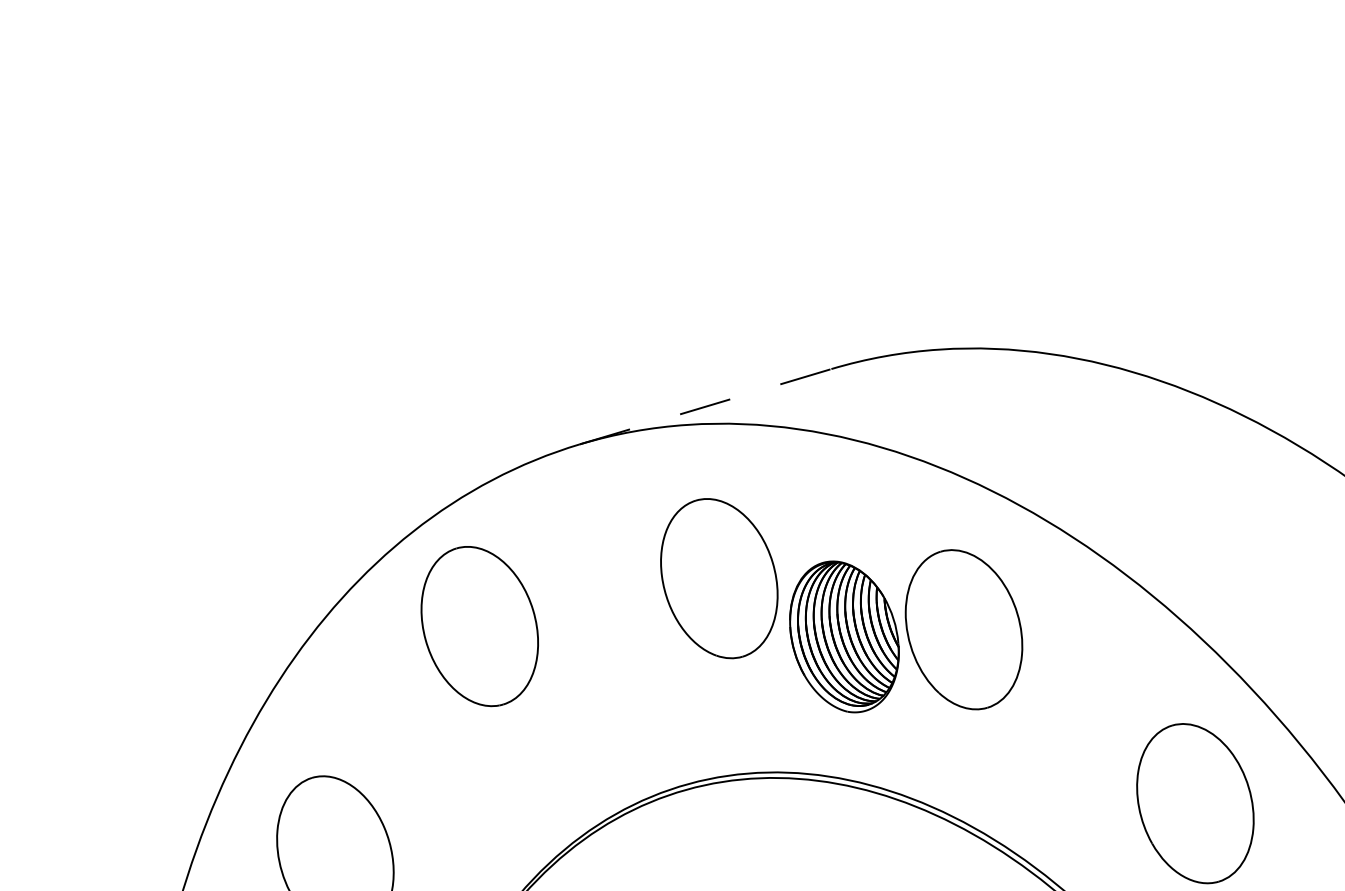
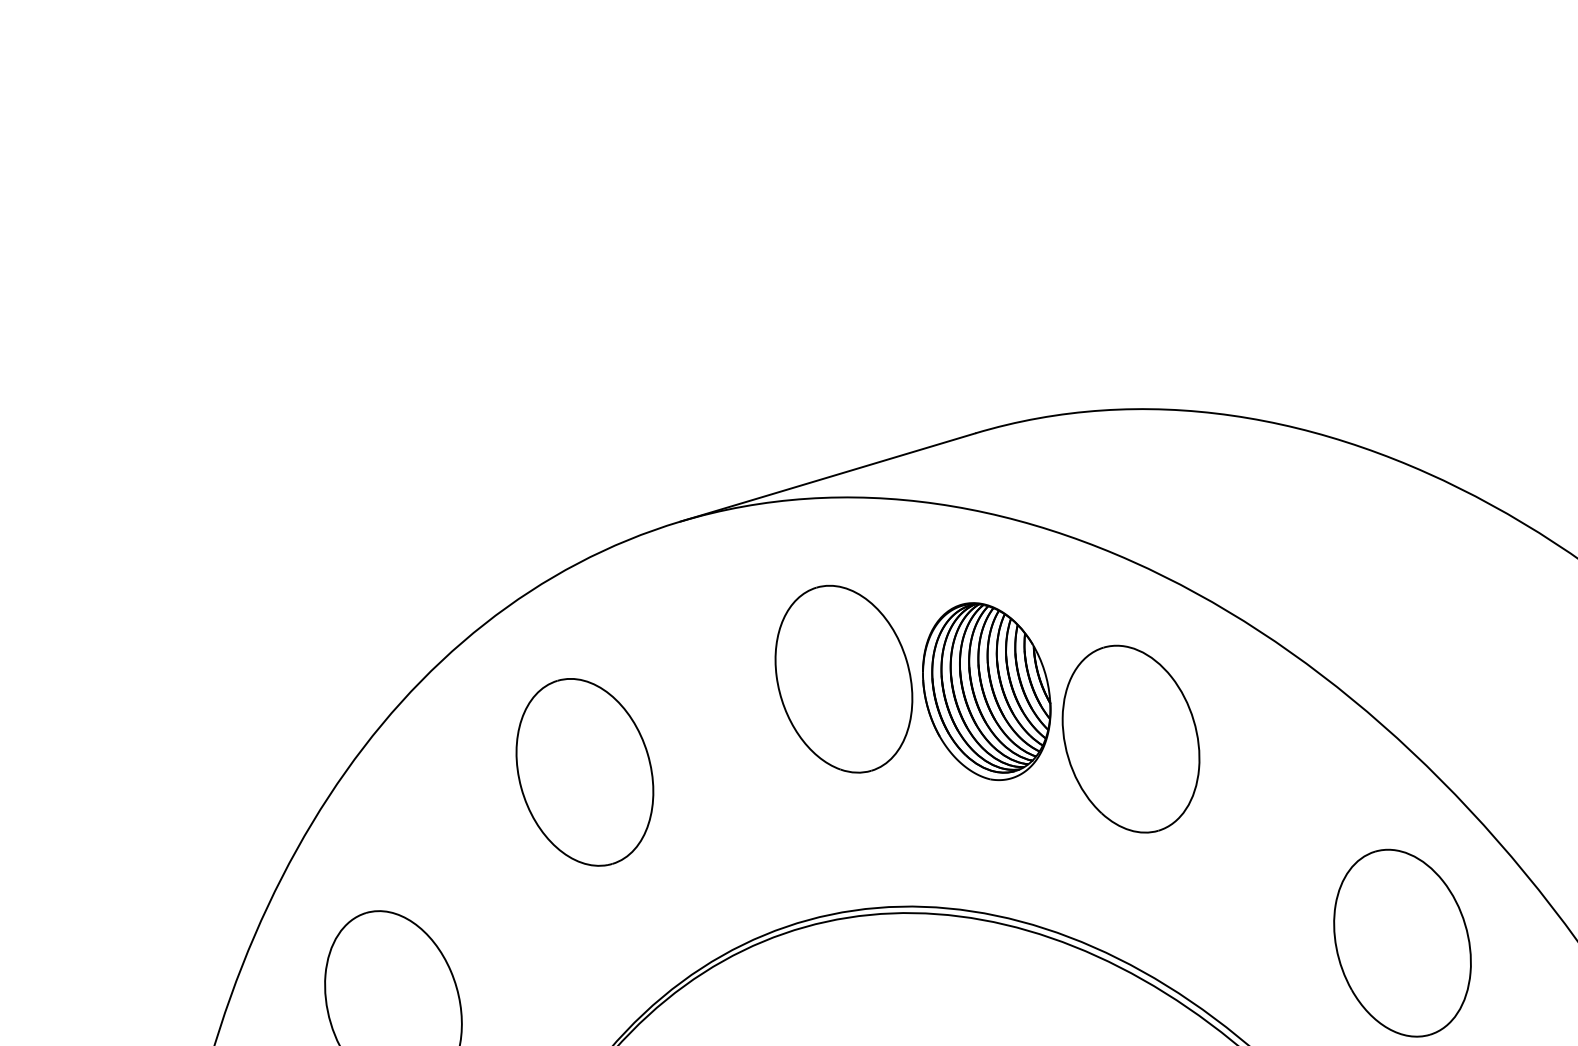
line: (706, 406) -> (828, 477), dashed -> solid
part: (479, 626) -> (584, 772), moved
part: (844, 636) -> (986, 691), moved

